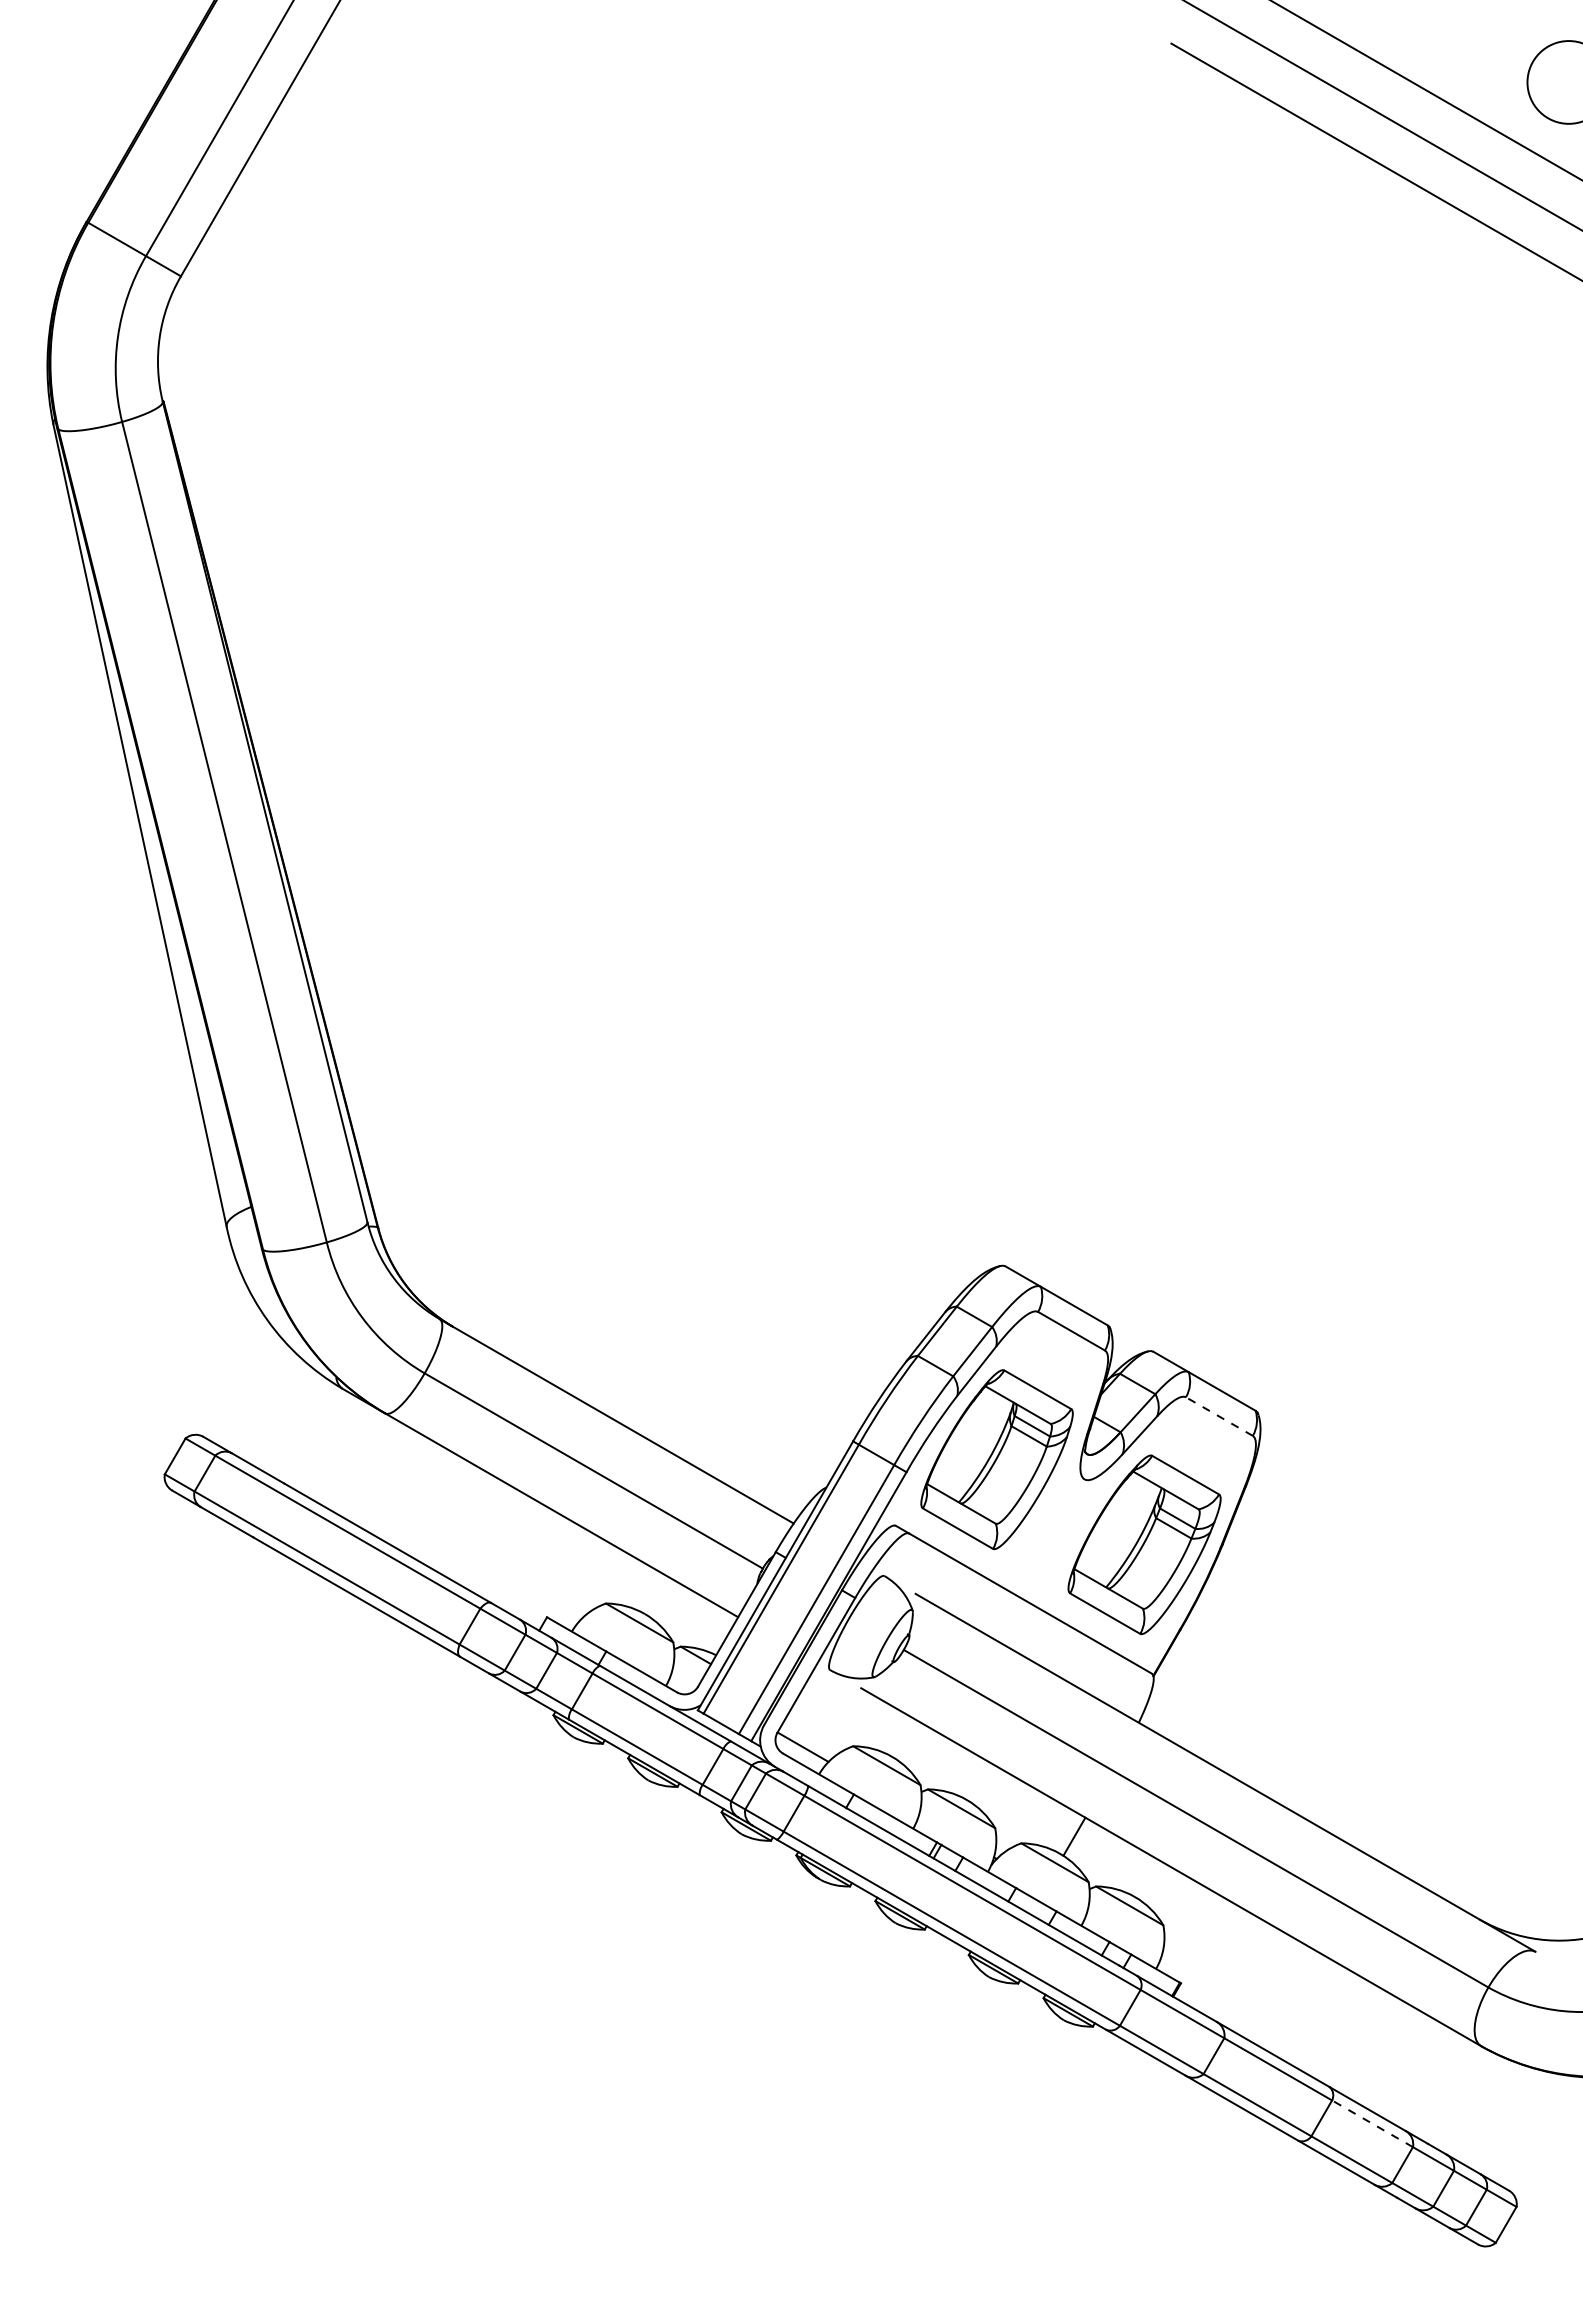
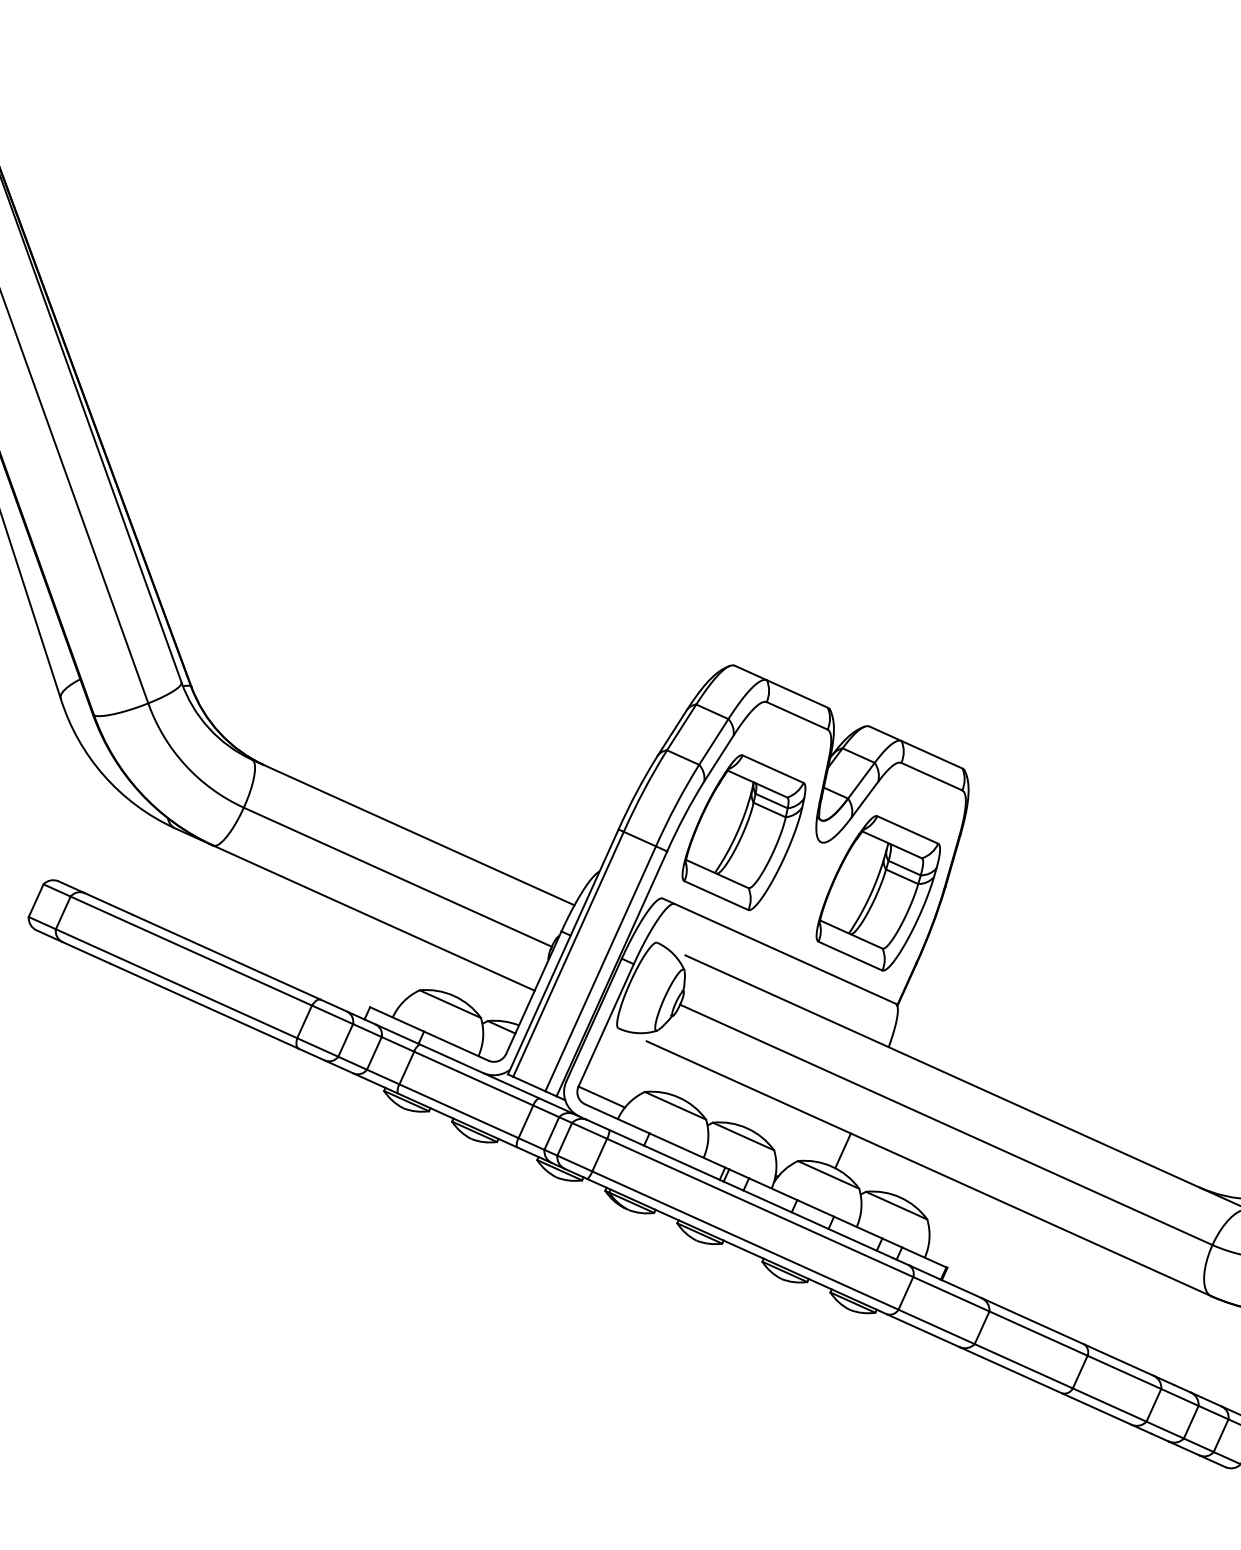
line: (1219, 1416) -> (931, 776), dashed -> solid
line: (1372, 2123) -> (1124, 1372), dashed -> solid

